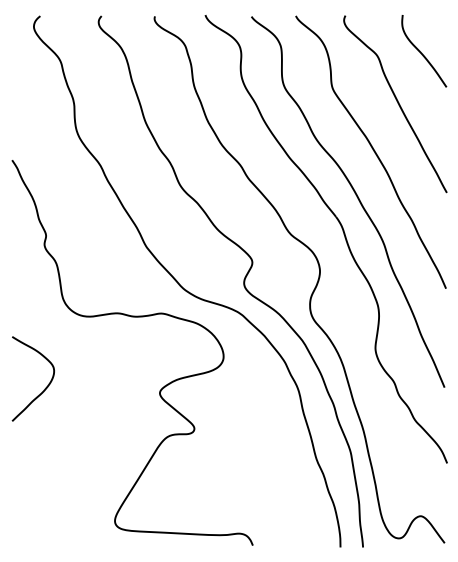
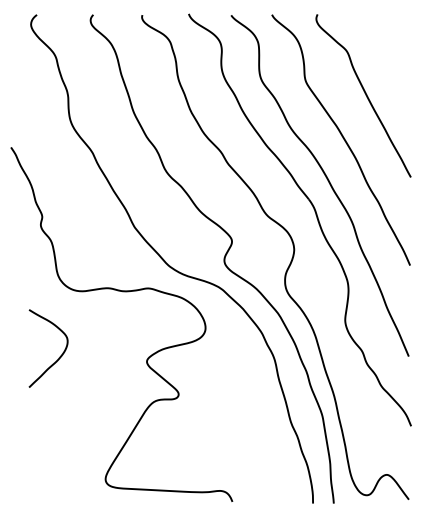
curve: (421, 51) -> (387, 47), removed
curve: (44, 388) -> (58, 357), moved

